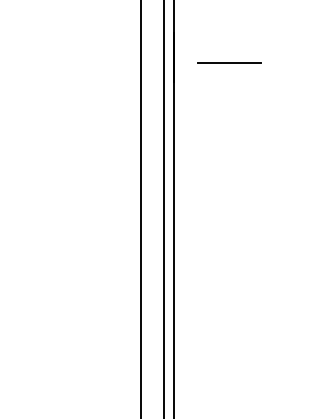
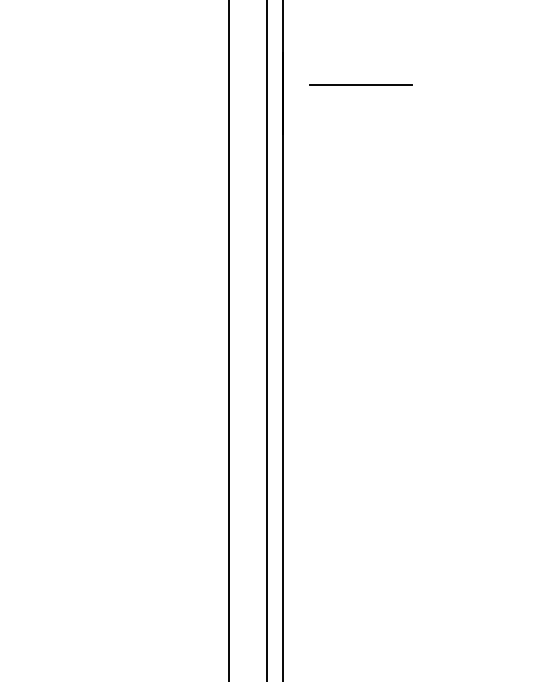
line: (229, 62) -> (360, 83), moved

